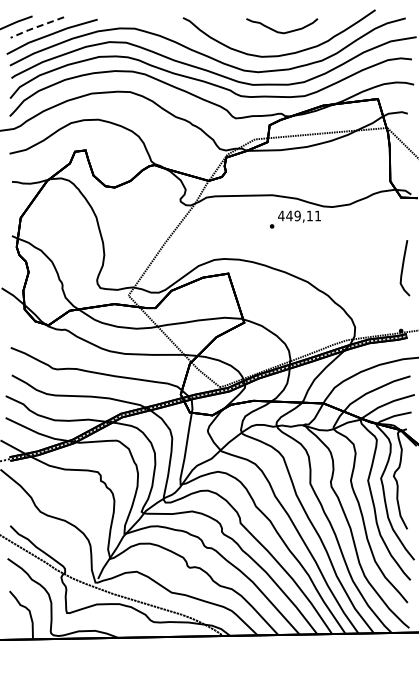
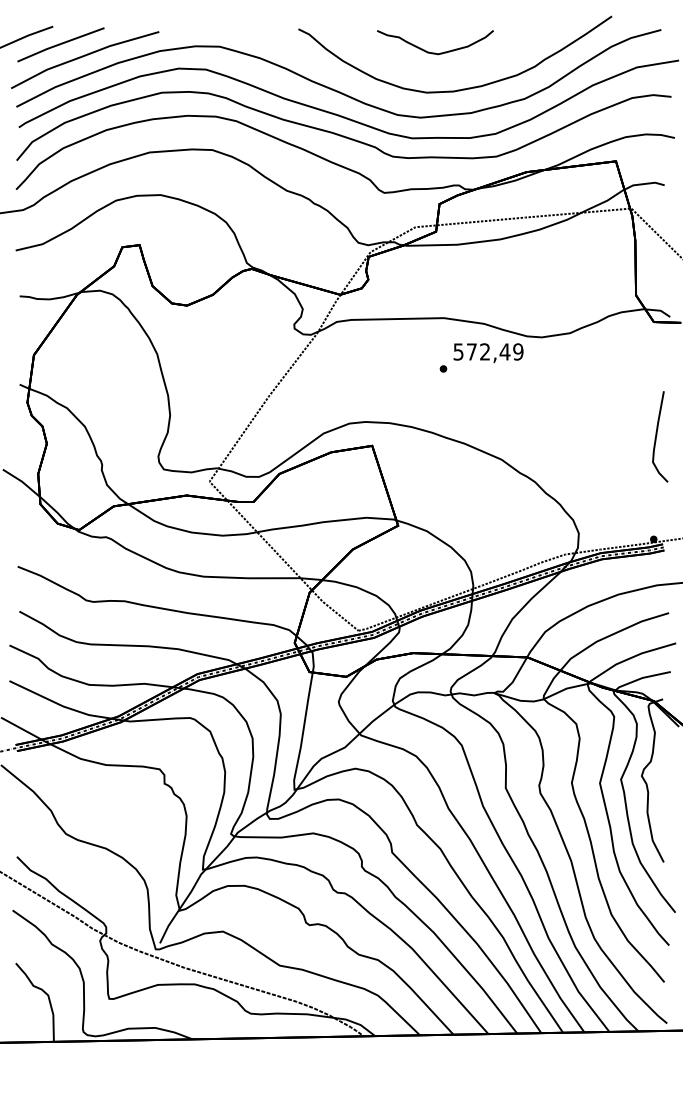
line: (36, 27) -> (59, 44), dashed -> solid
curve: (280, 31) -> (432, 51), moved
text: (299, 215) -> (488, 351), 449,11 -> 572,49

